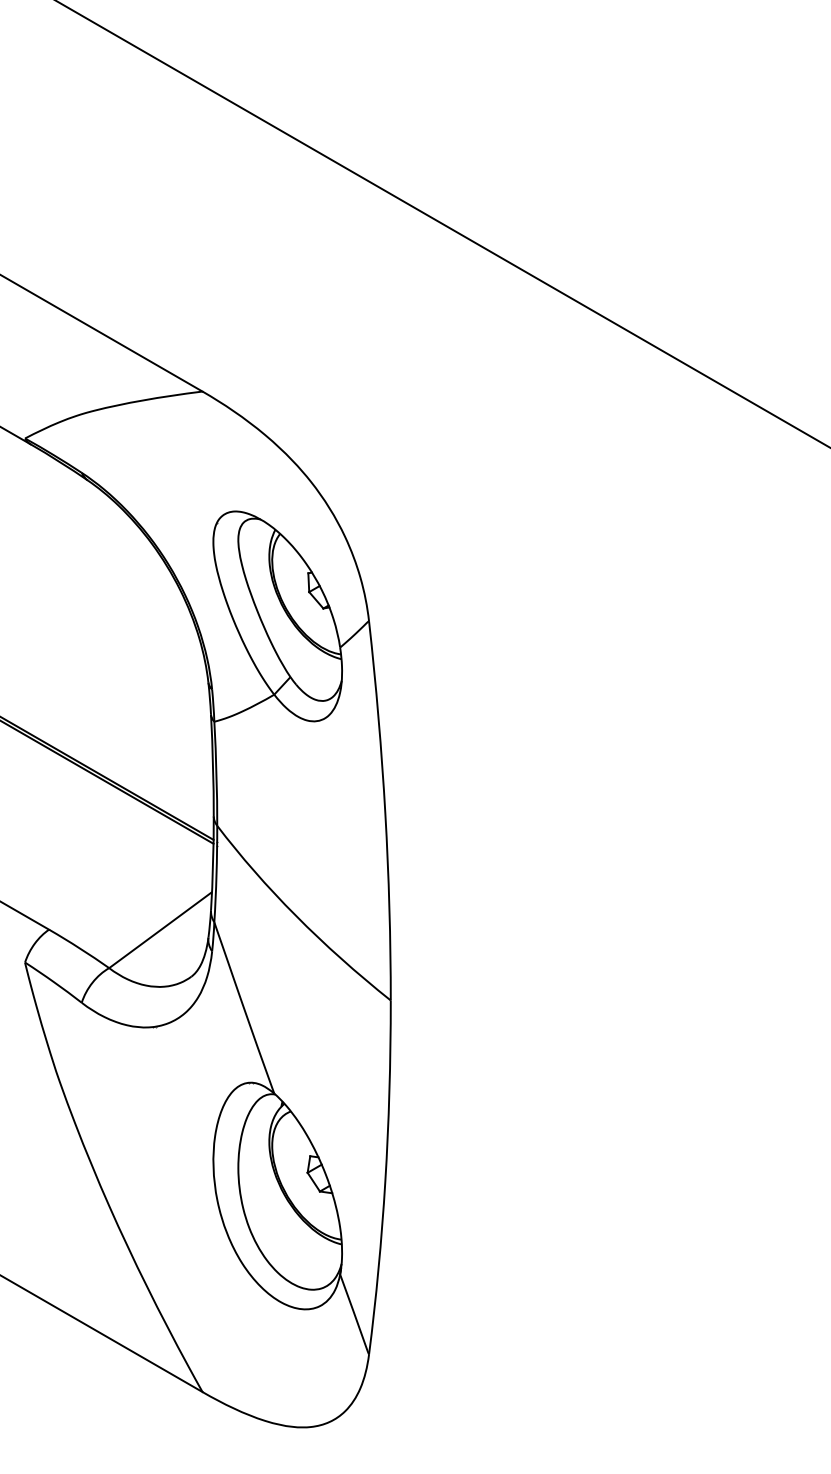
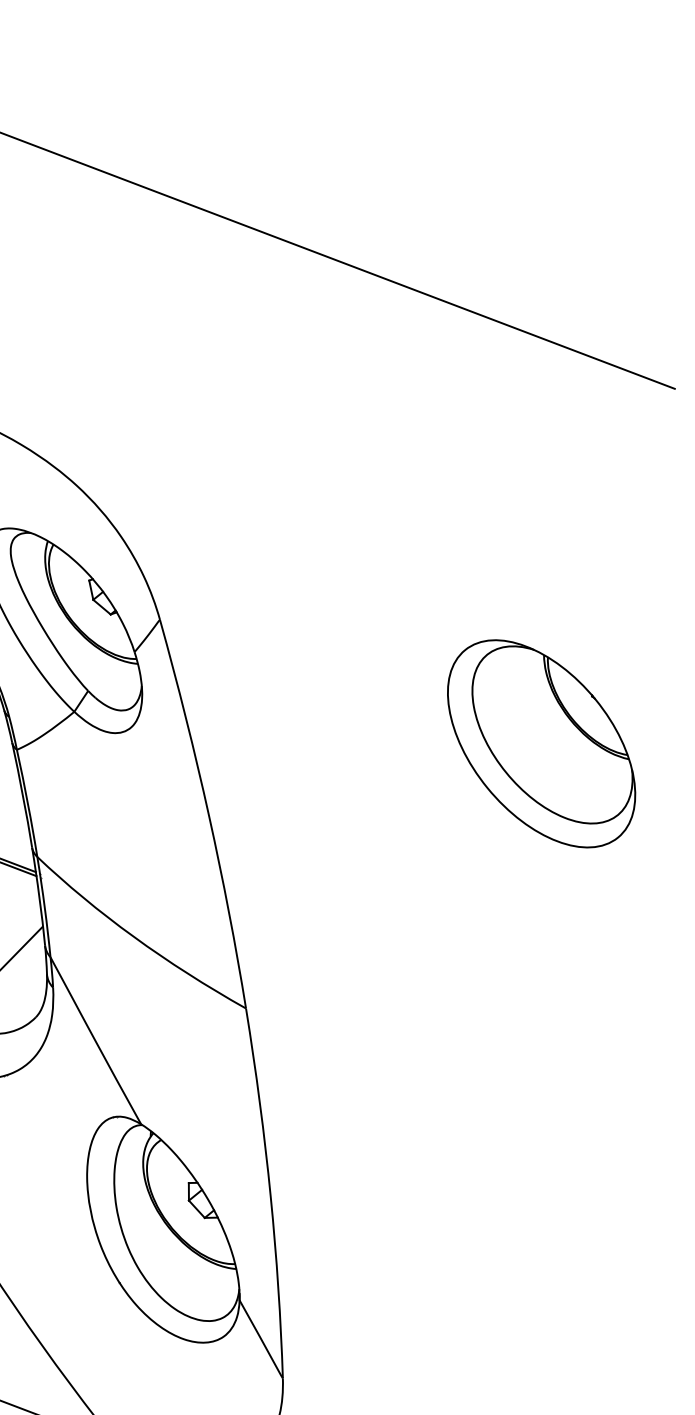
part: (709, 795) -> (541, 743), added

